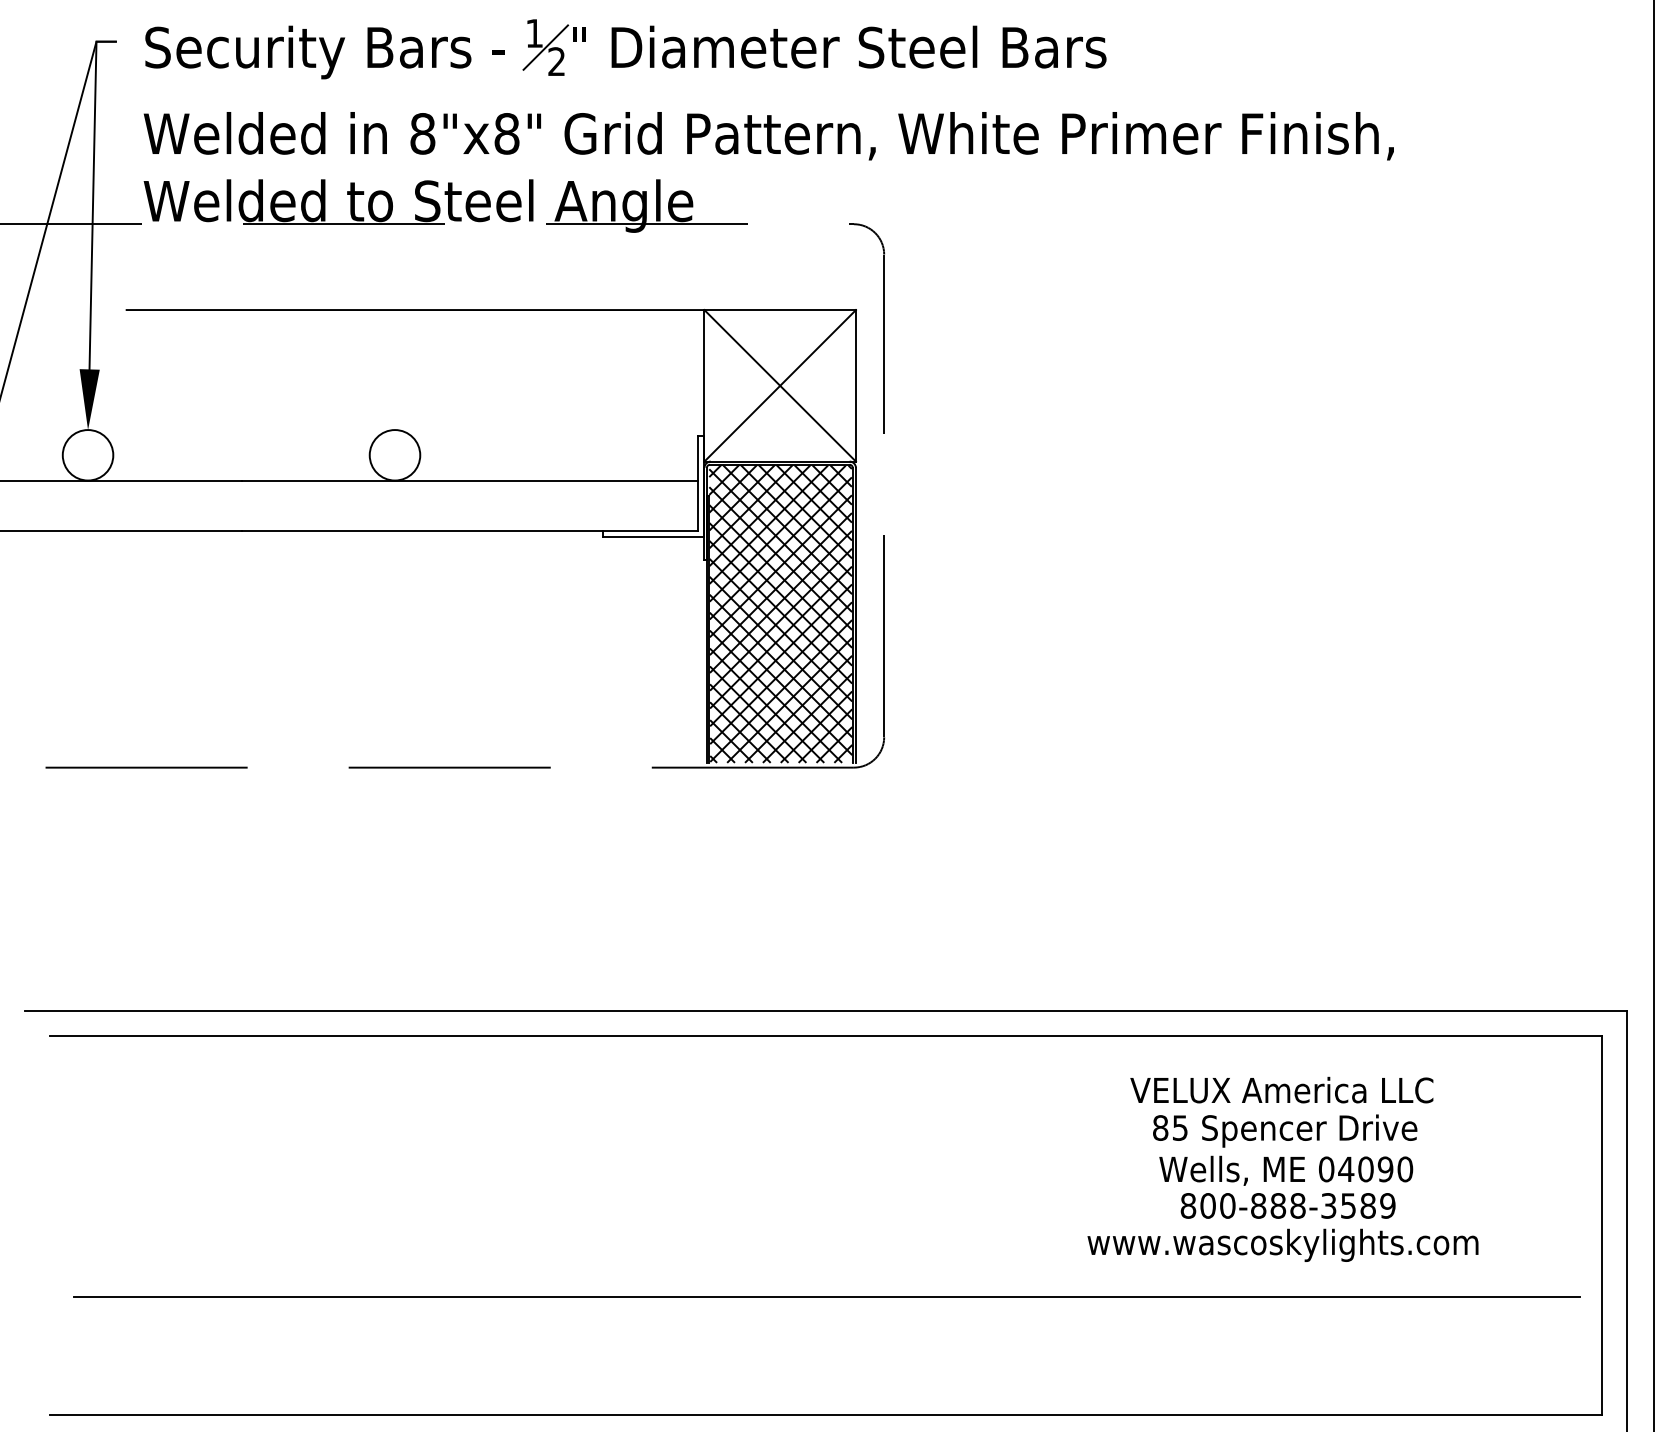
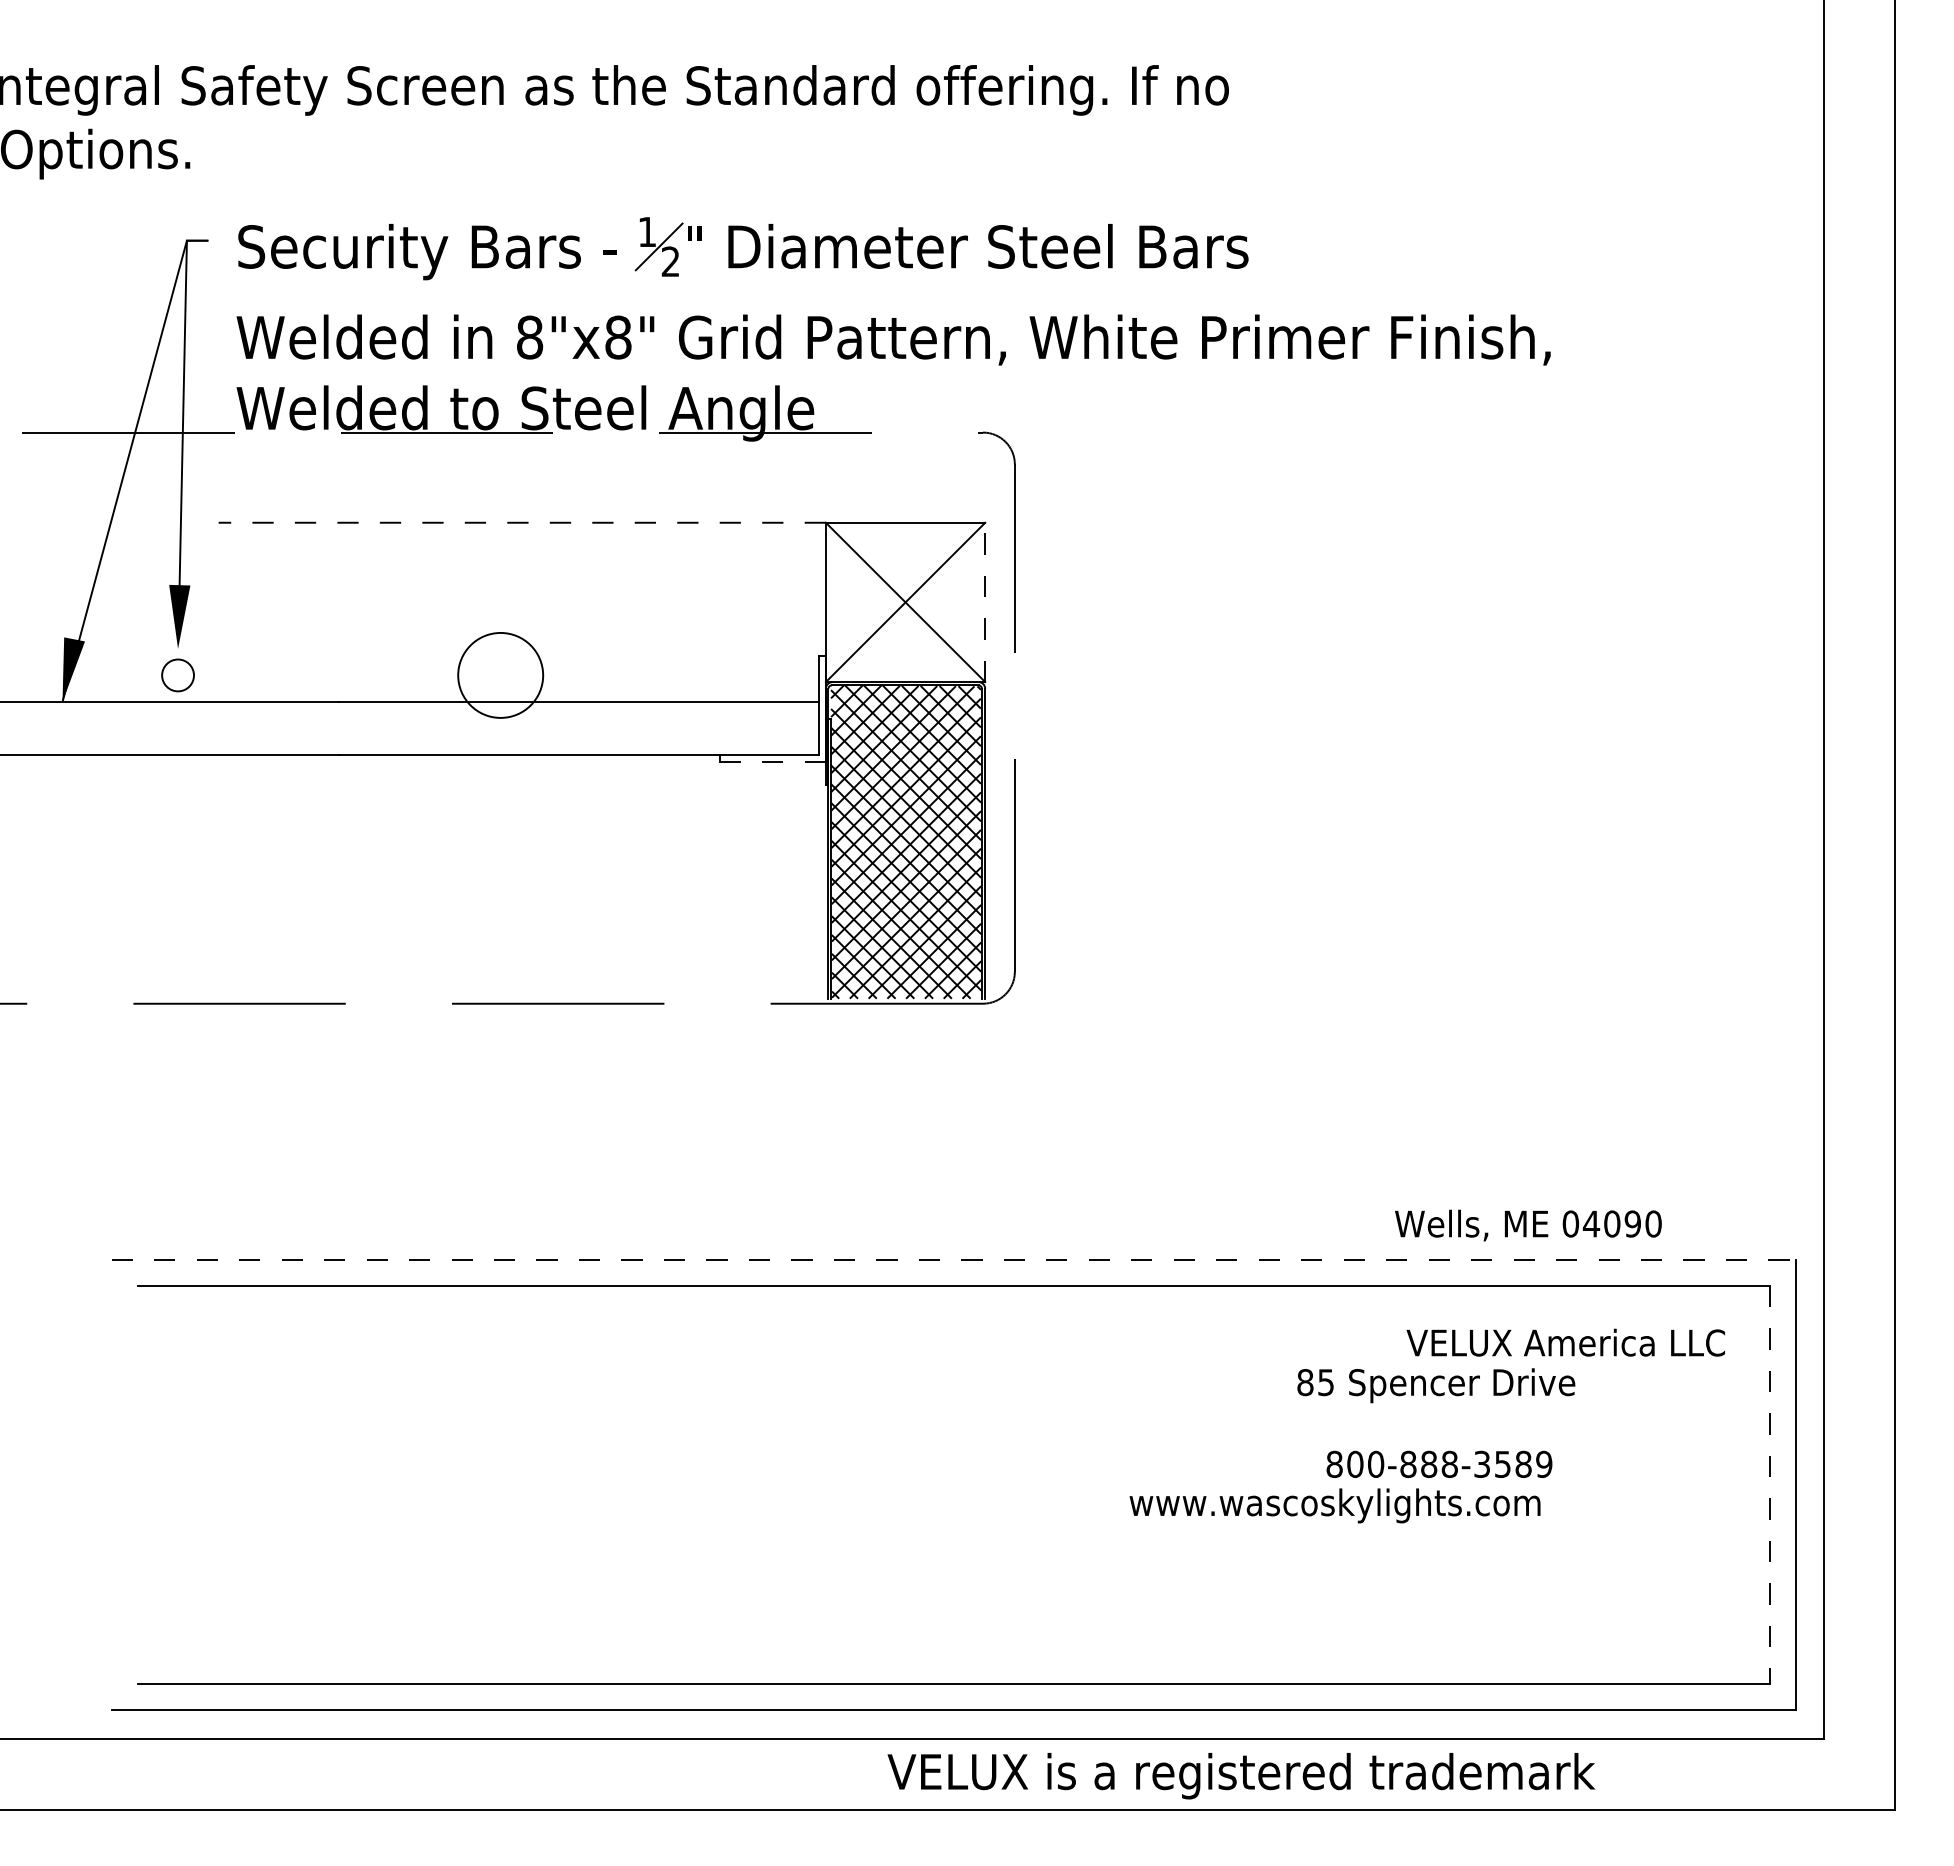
line: (415, 309) -> (522, 522), solid -> dashed
line: (856, 385) -> (985, 602), solid -> dashed
circle: (87, 454) -> (177, 674), size x0.6
circle: (394, 454) -> (500, 674), size x1.6
line: (653, 537) -> (772, 761), solid -> dashed
line: (826, 1010) -> (954, 1259), solid -> dashed
text: (1281, 1089) -> (1565, 1342), moved
text: (1286, 1170) -> (1528, 1225), moved
line: (1602, 1225) -> (1769, 1484), solid -> dashed
text: (1282, 1245) -> (1334, 1505), moved
line: (826, 1296) -> (954, 1559), removed

